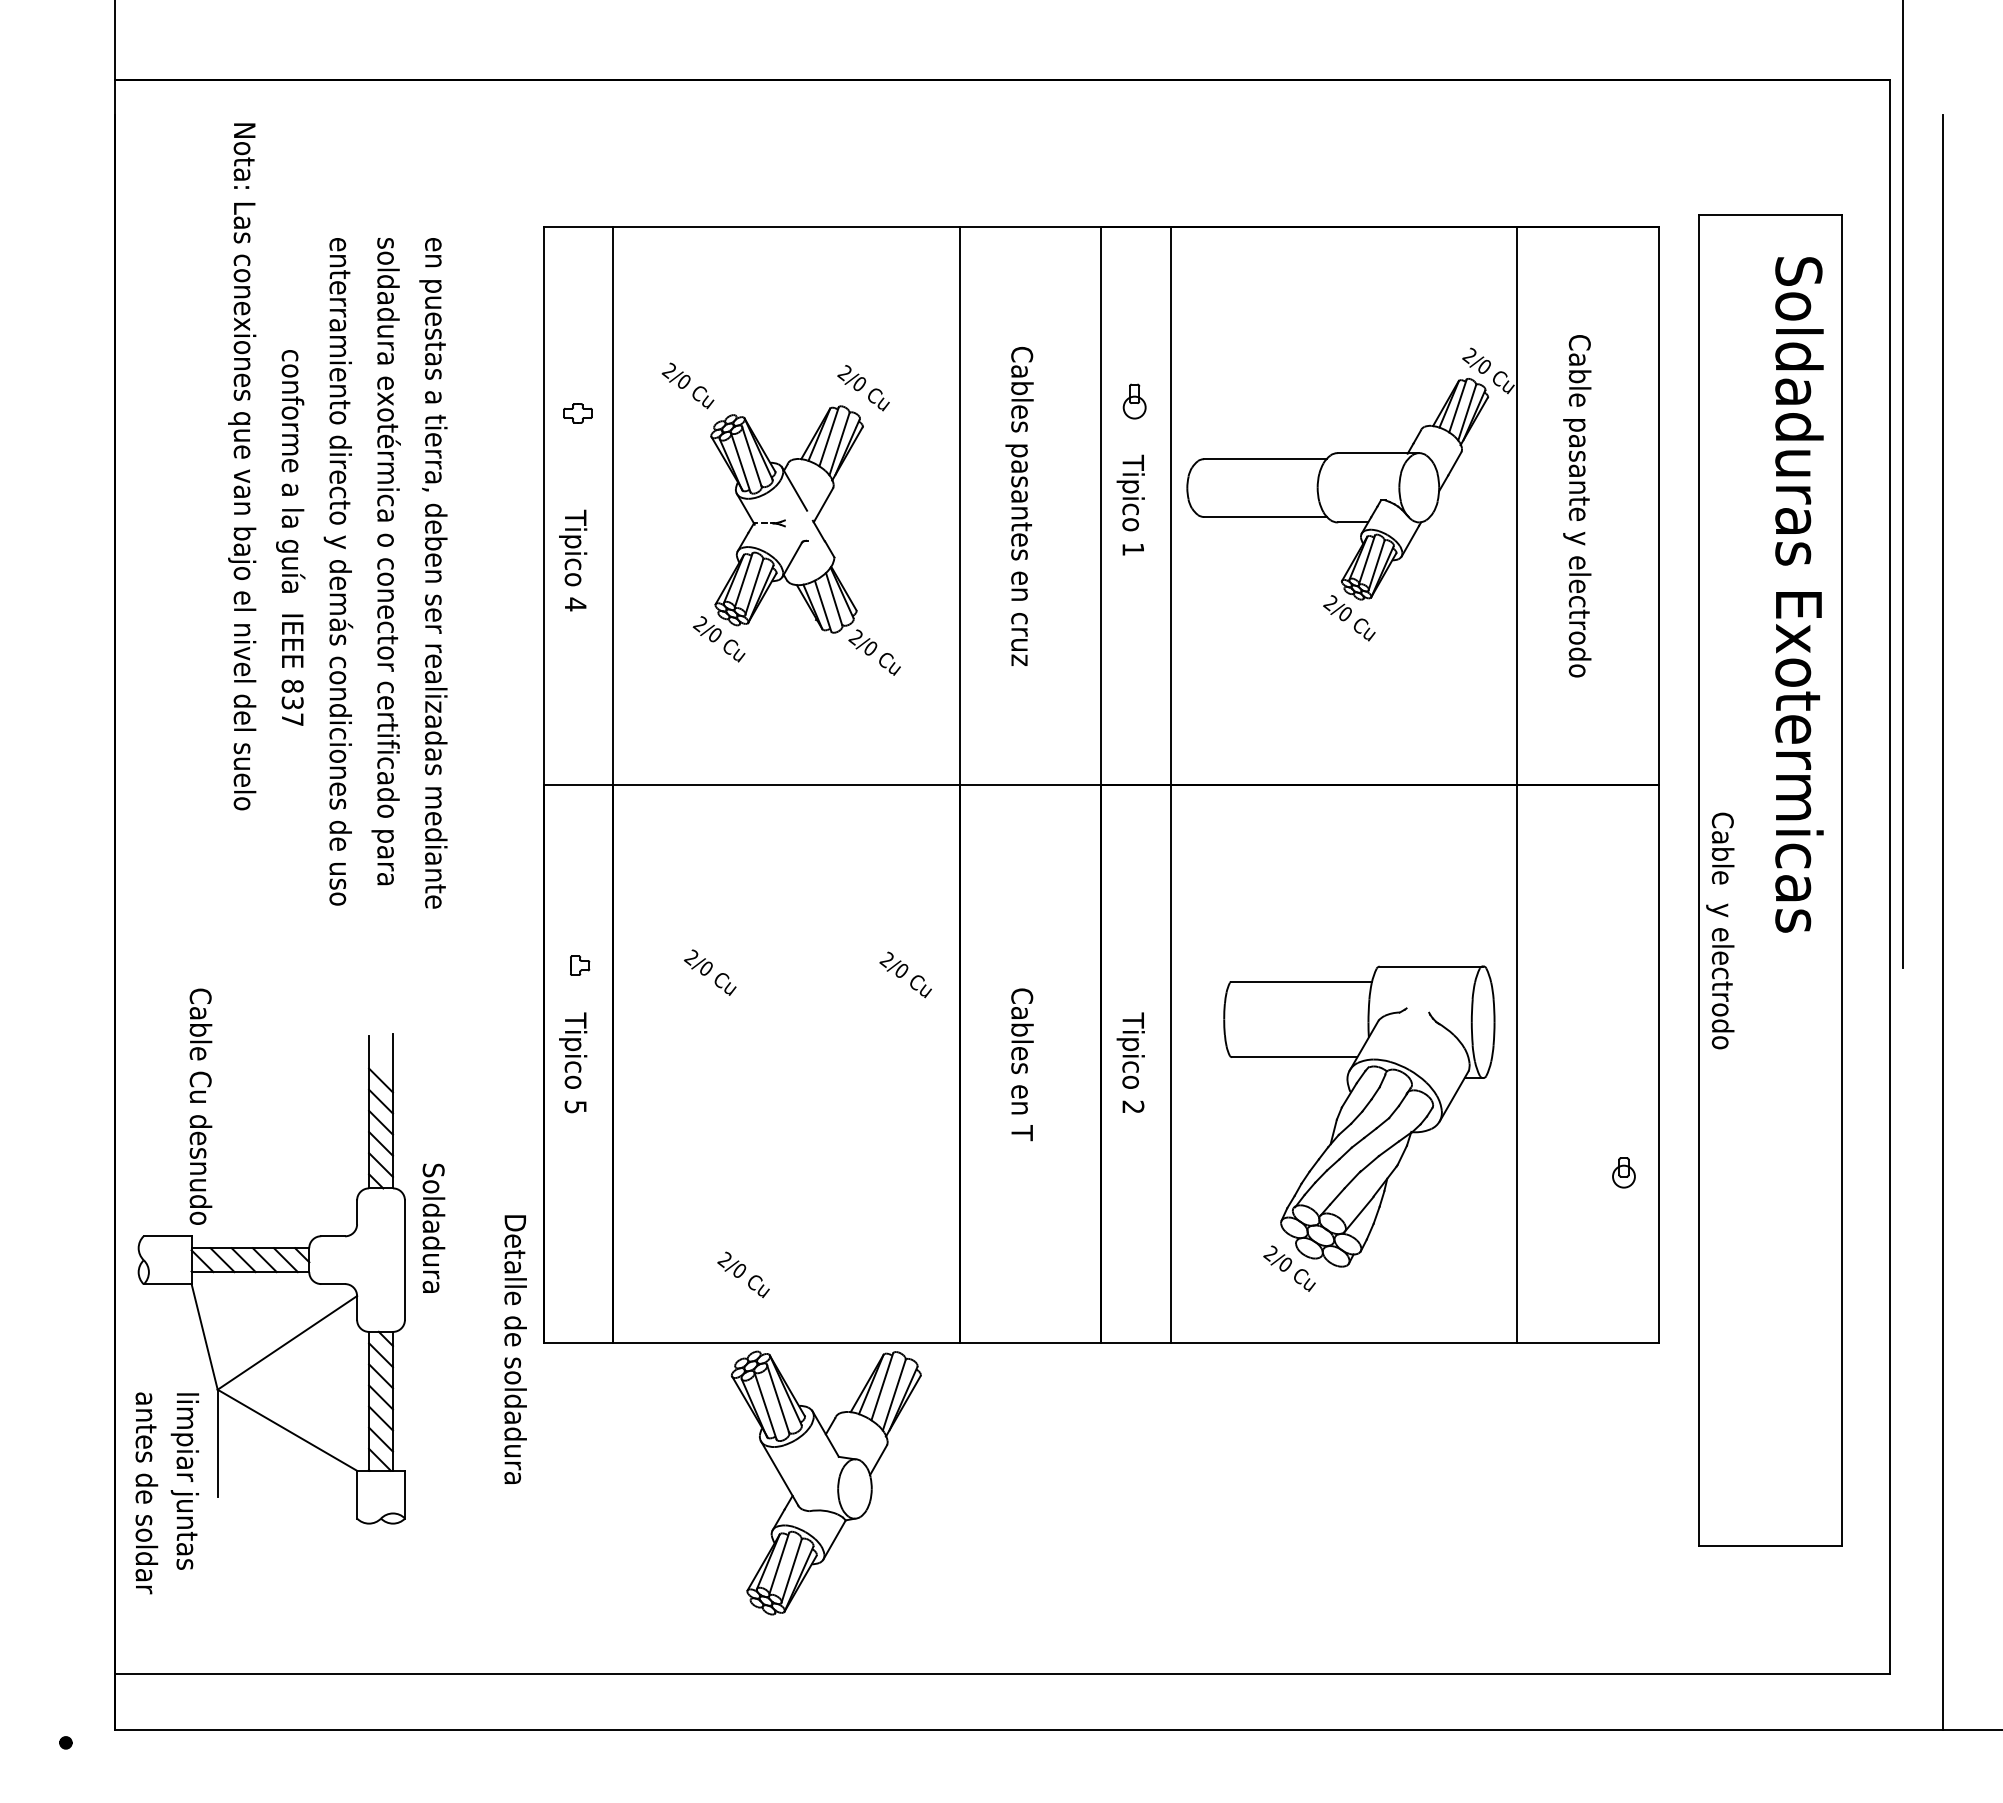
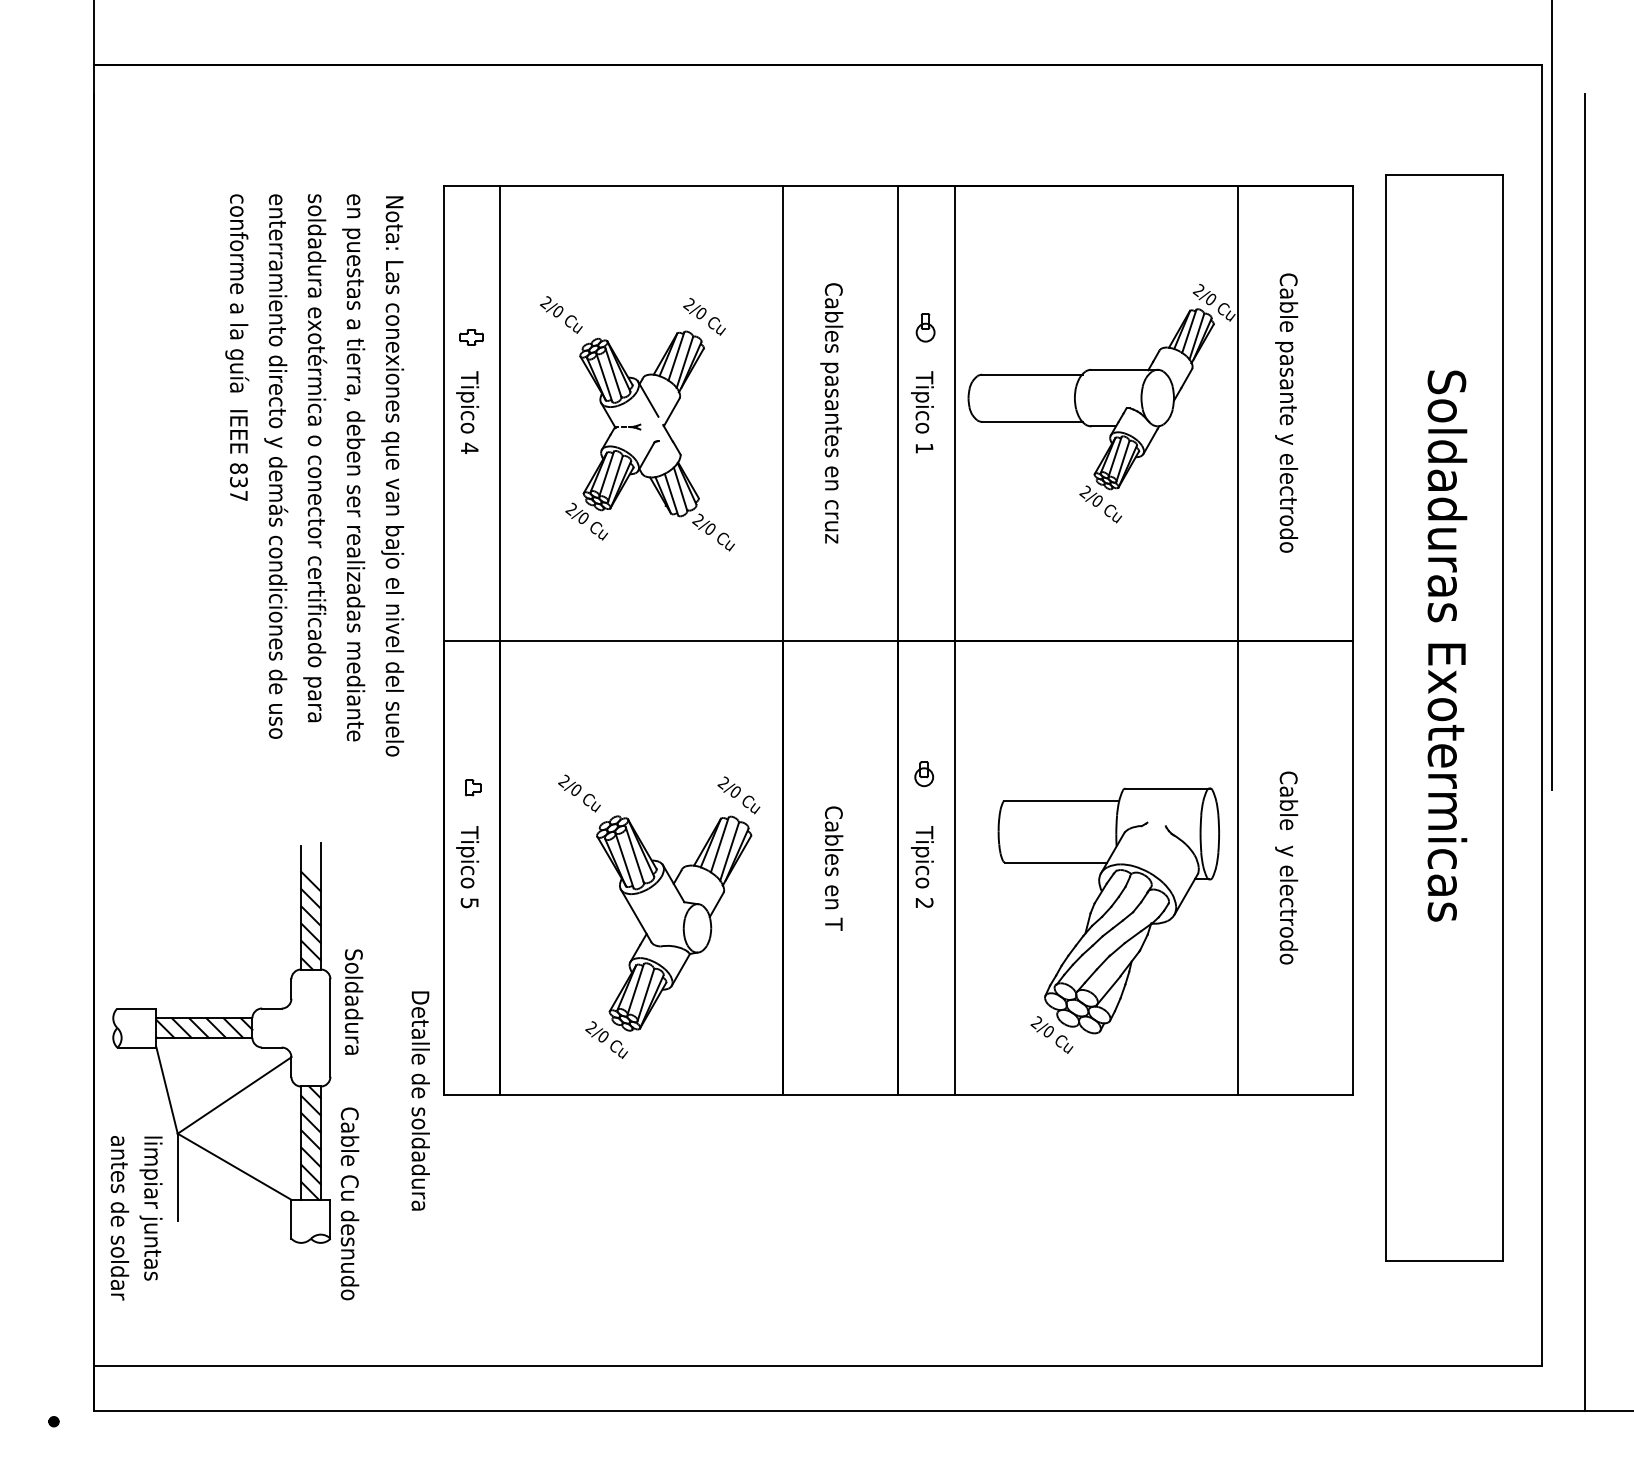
text: (242, 466) -> (392, 476), moved
text: (290, 537) -> (237, 347), moved
text: (573, 560) -> (467, 412), moved
text: (1799, 594) -> (1447, 645), moved
text: (1720, 930) -> (1286, 867), moved
text: (200, 1106) -> (349, 1203), moved
part: (1623, 1172) -> (923, 773), moved
part: (825, 1482) -> (673, 923), moved

